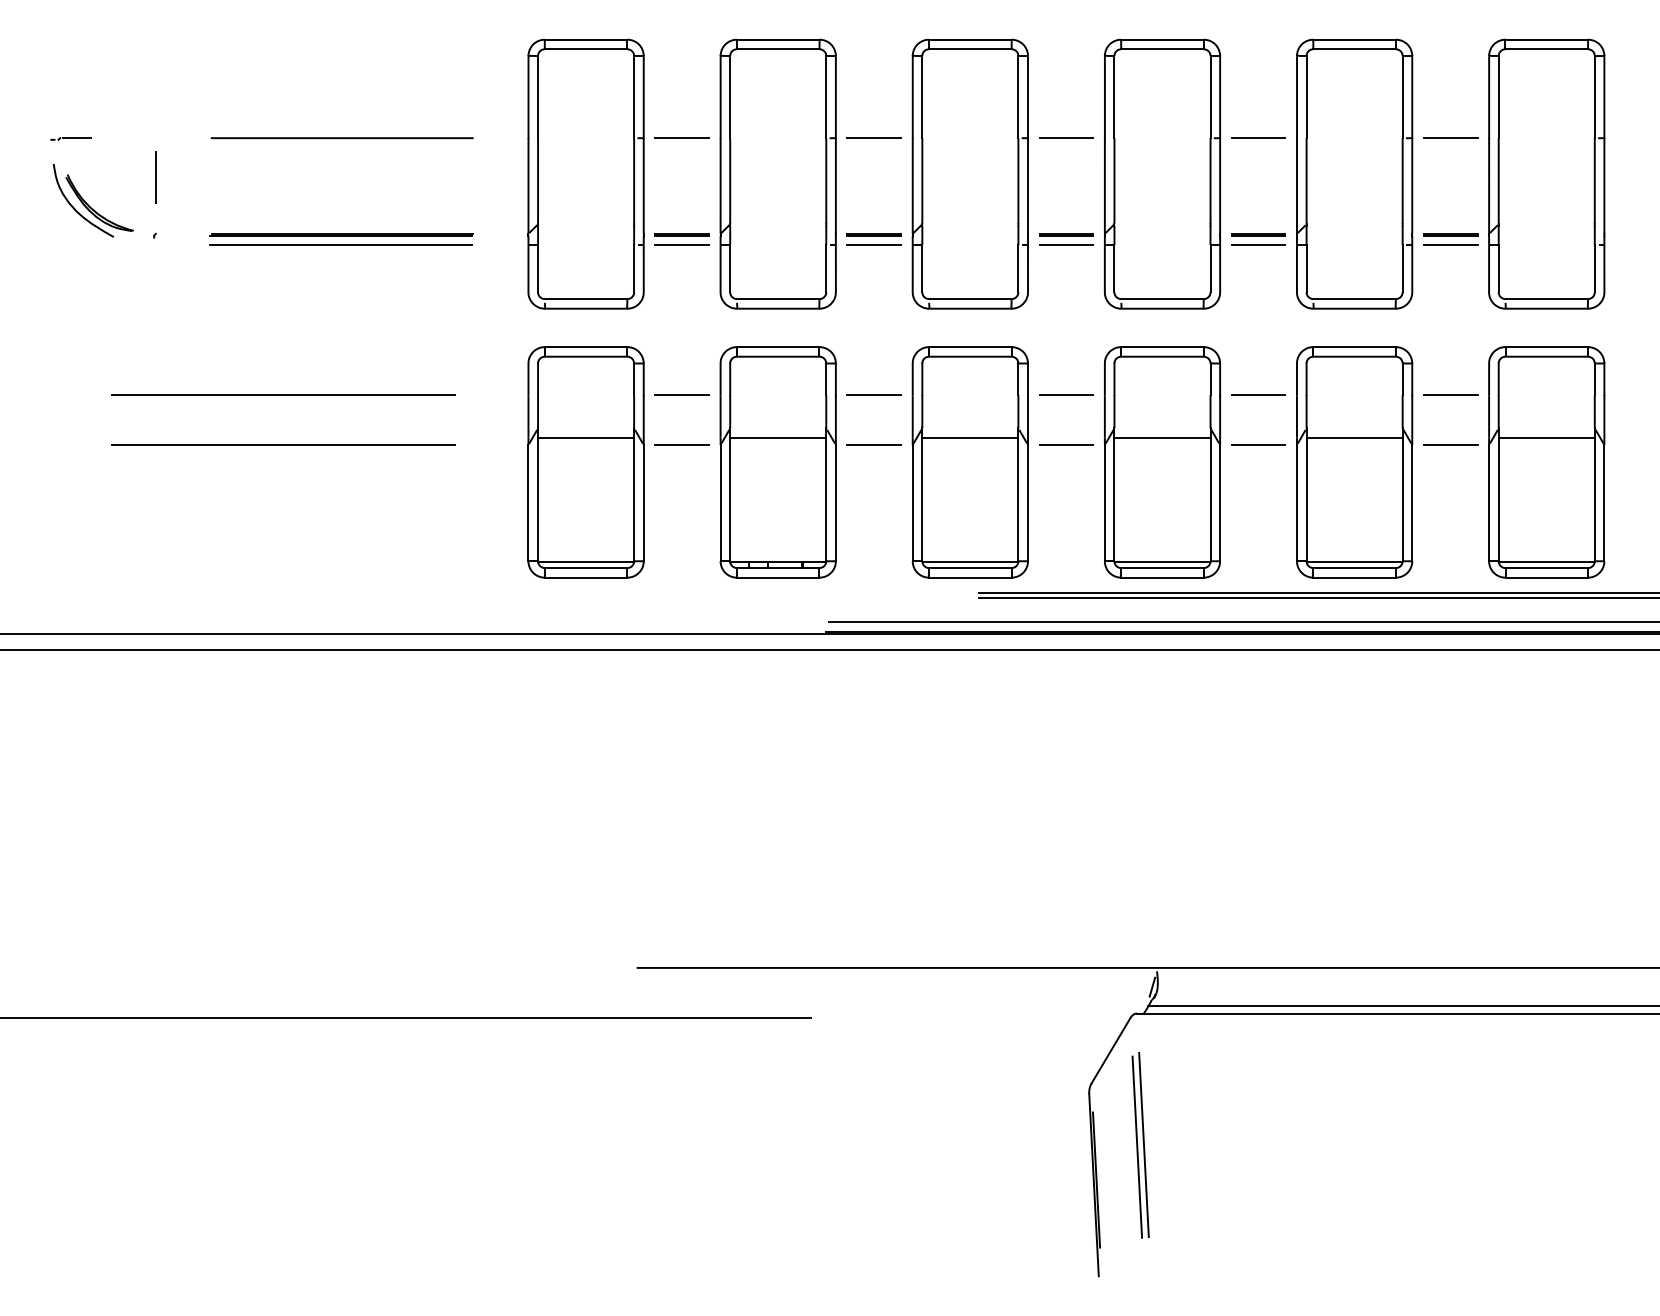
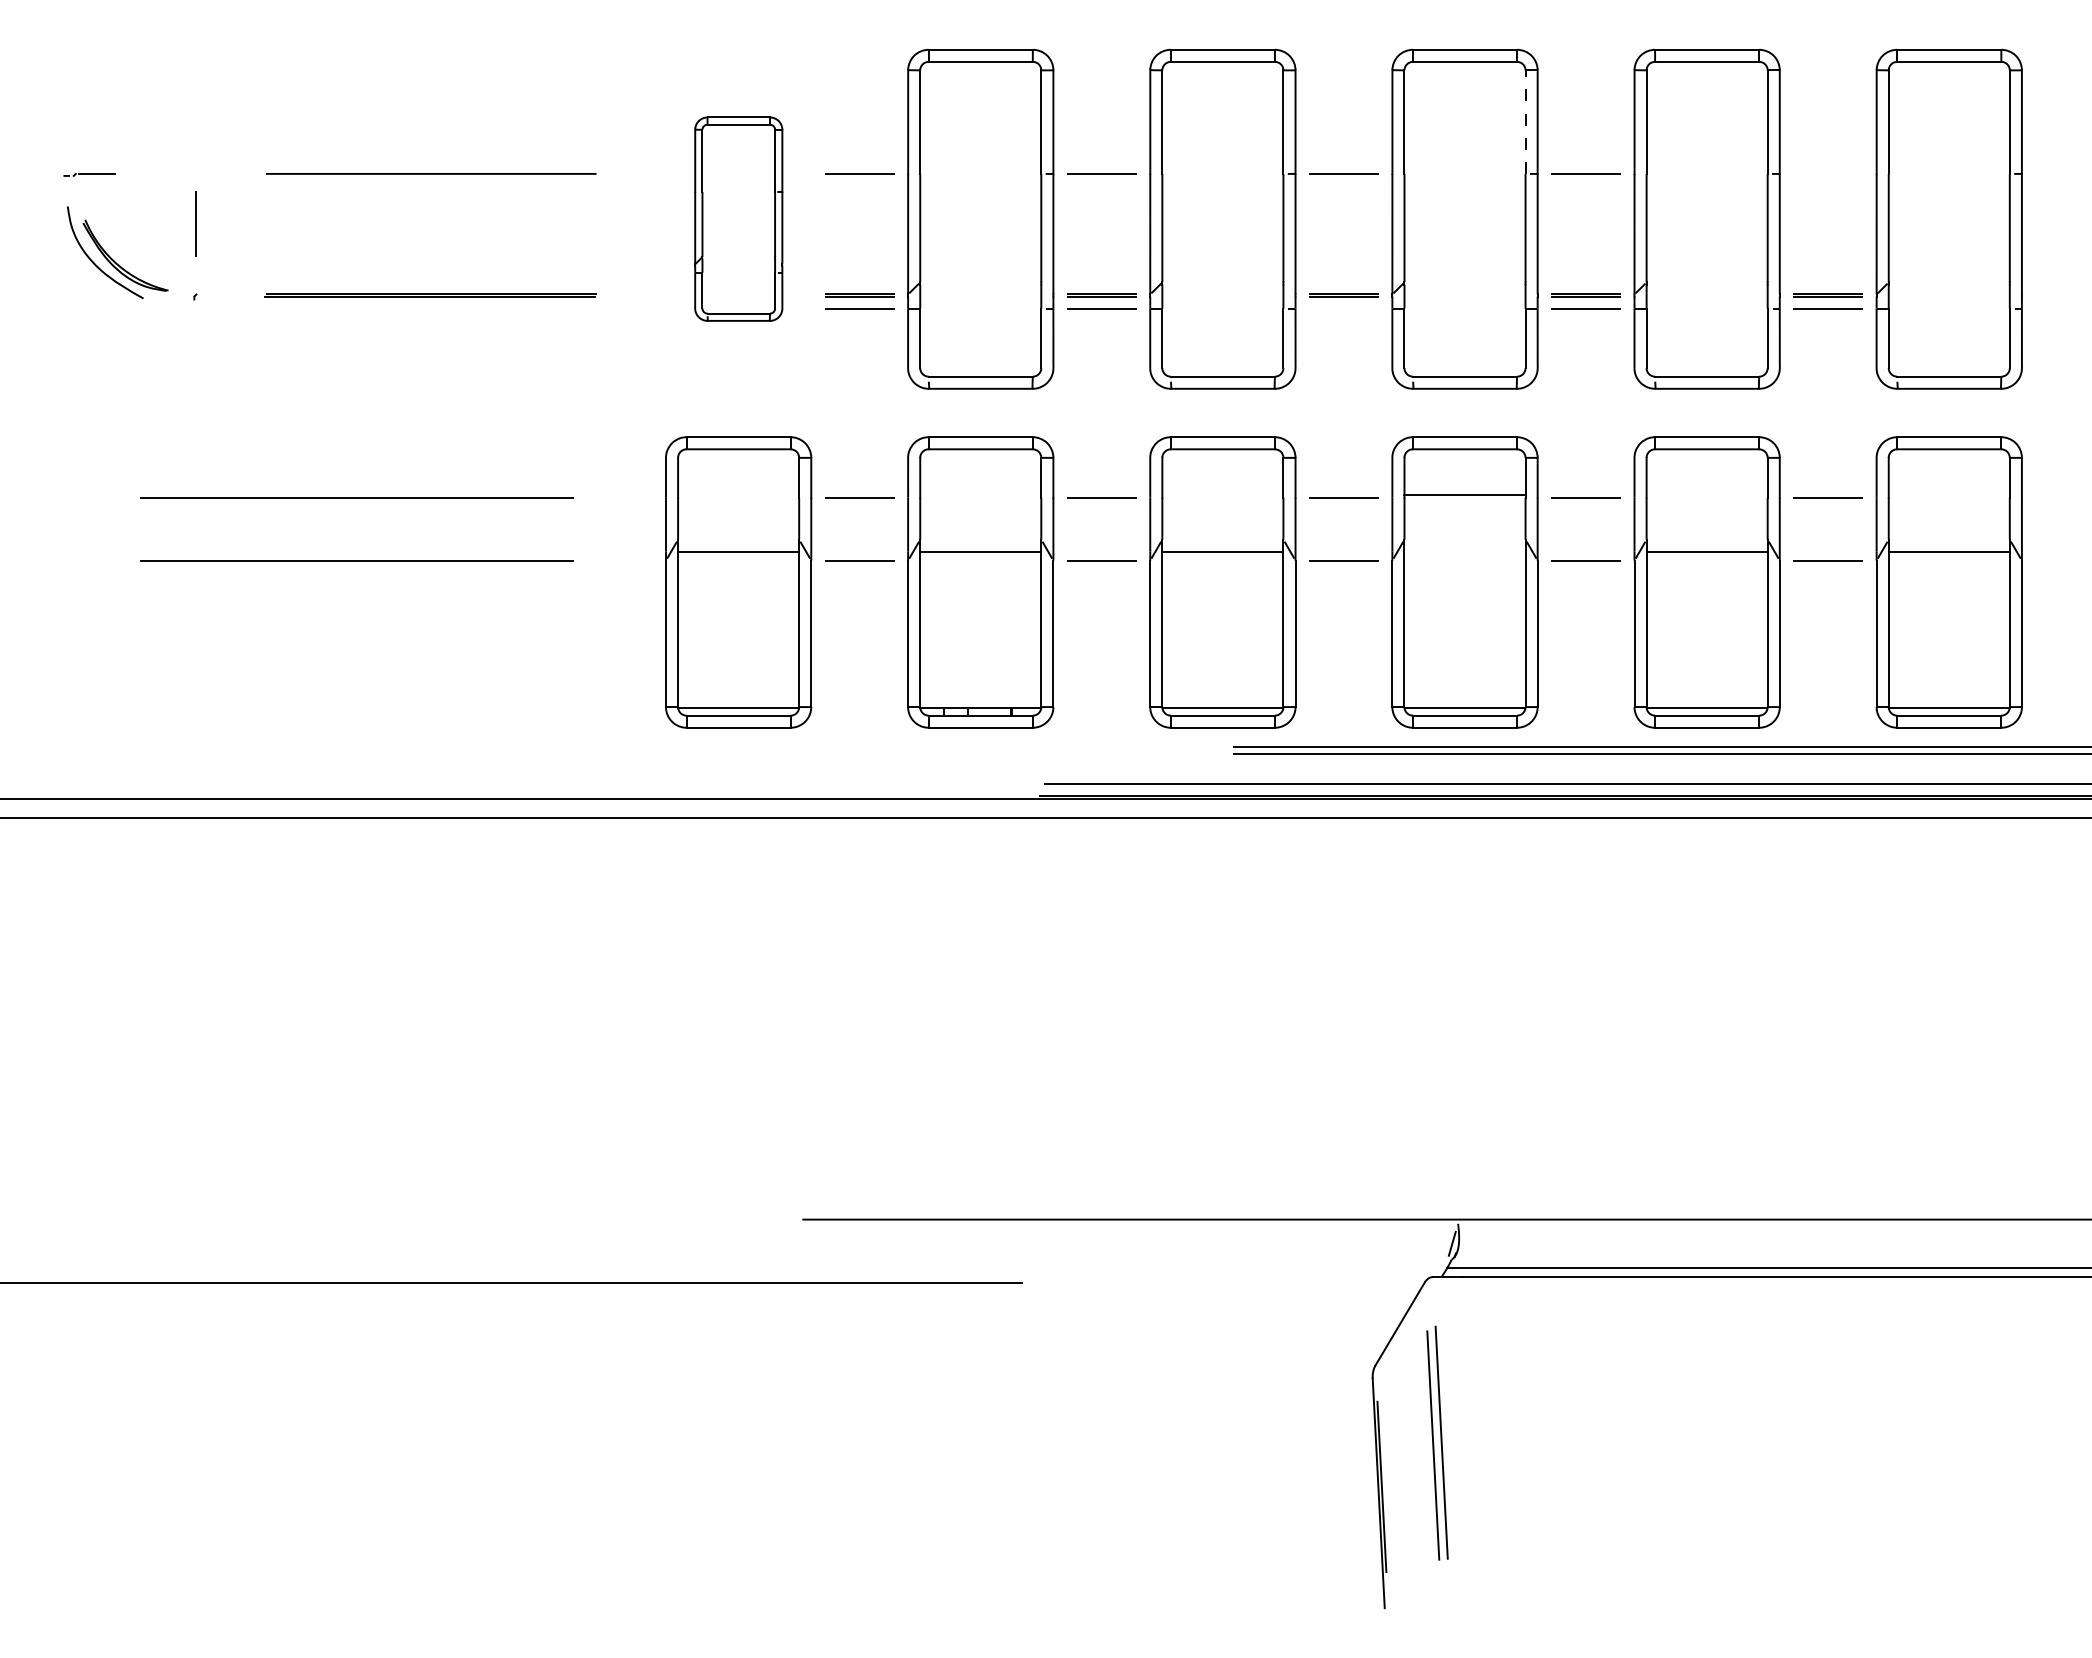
line: (1210, 97) -> (1525, 122), solid -> dashed
line: (1450, 137) -> (1828, 173), removed
part: (585, 173) -> (738, 218), size x0.6
line: (341, 244) -> (430, 308), removed
line: (1066, 244) -> (1343, 308), removed
line: (1162, 437) -> (1464, 494), moved

